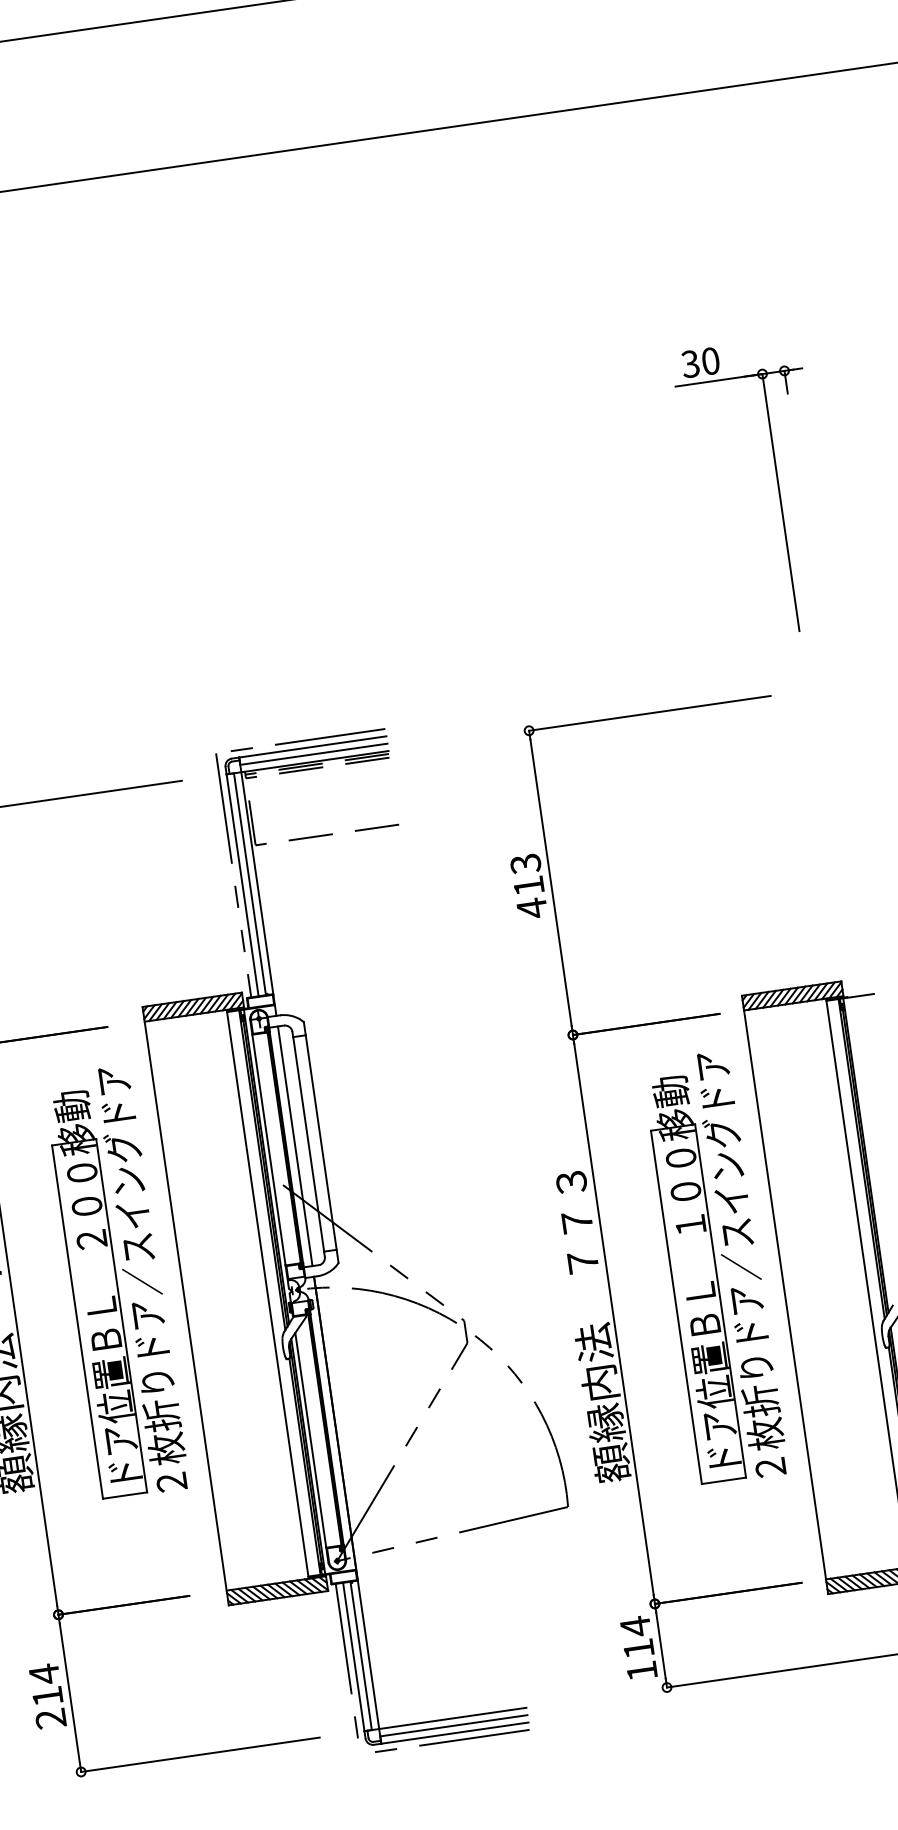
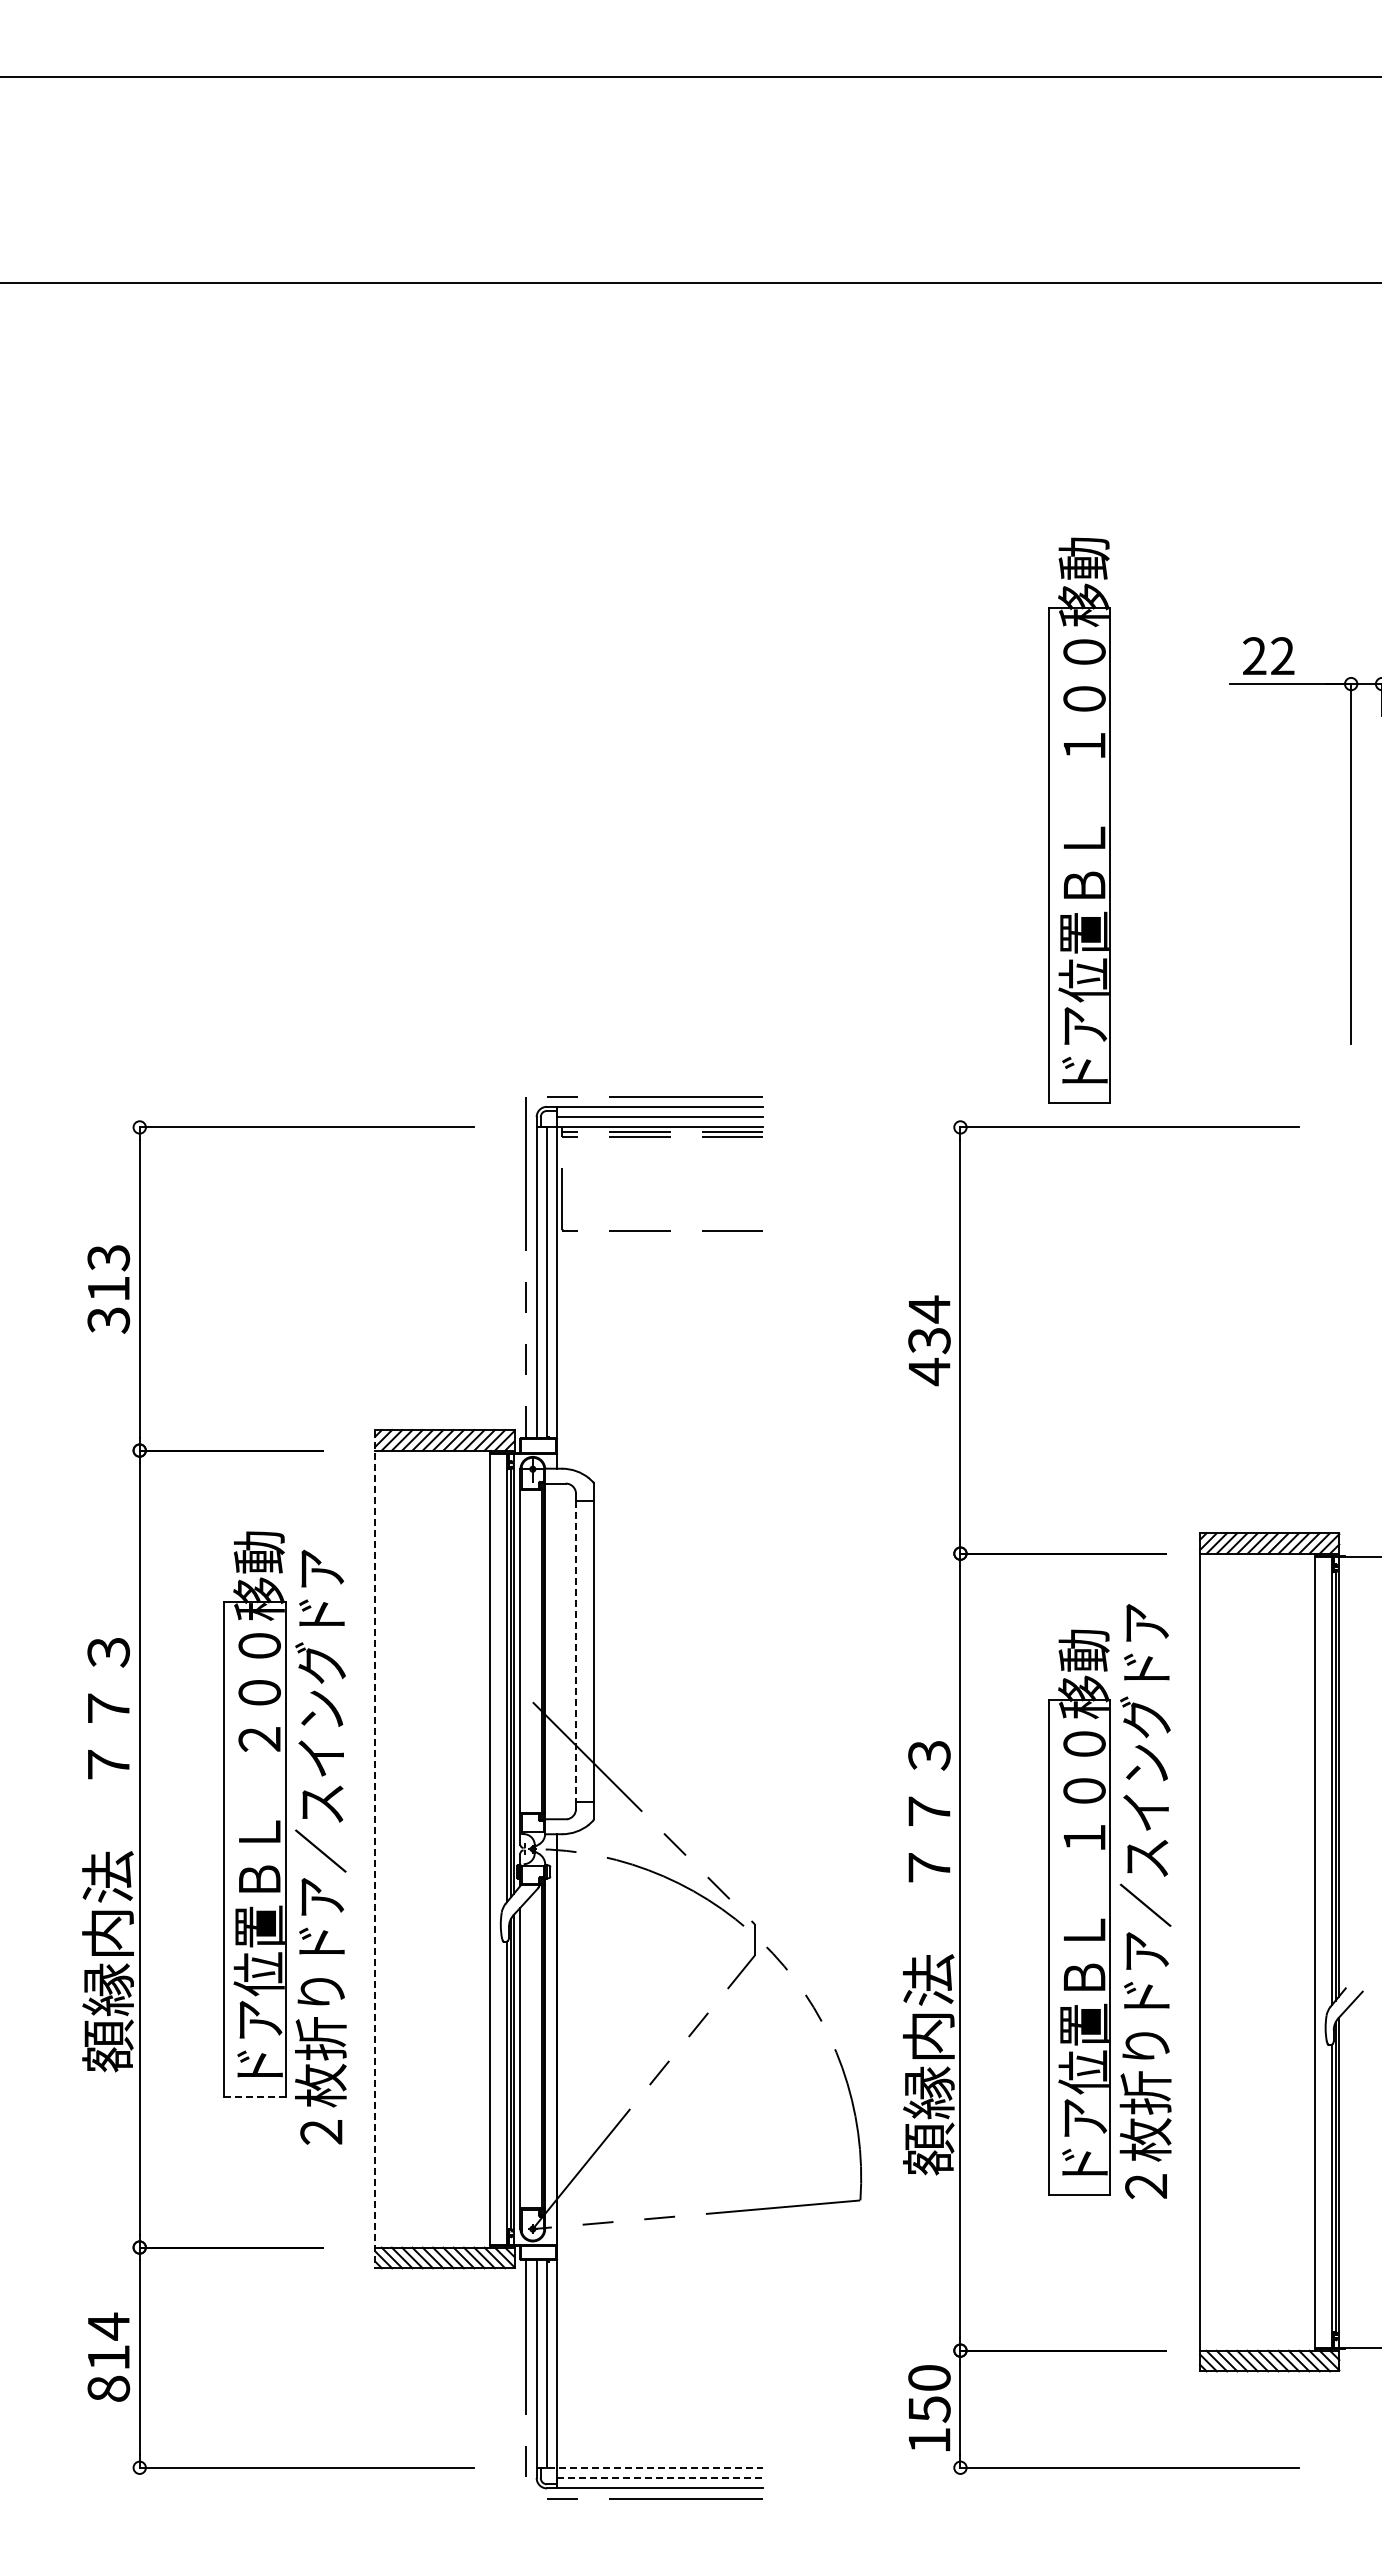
text: (700, 362) -> (1268, 656), 30 -> 22
part: (582, 499) -> (1079, 820), added
text: (527, 874) -> (929, 1324), 413 -> 434
line: (308, 1144) -> (576, 1651), solid -> dashed
line: (295, 1146) -> (557, 1651), removed
text: (141, 1278) -> (320, 1846), moved
line: (185, 1306) -> (375, 1849), solid -> dashed
line: (124, 1495) -> (254, 2097), solid -> dashed
text: (637, 1637) -> (929, 2393), 114 -> 150
text: (50, 1718) -> (108, 2388), 214 -> 814
line: (445, 1719) -> (650, 2467), solid -> dashed
line: (453, 1726) -> (660, 2478), solid -> dashed

